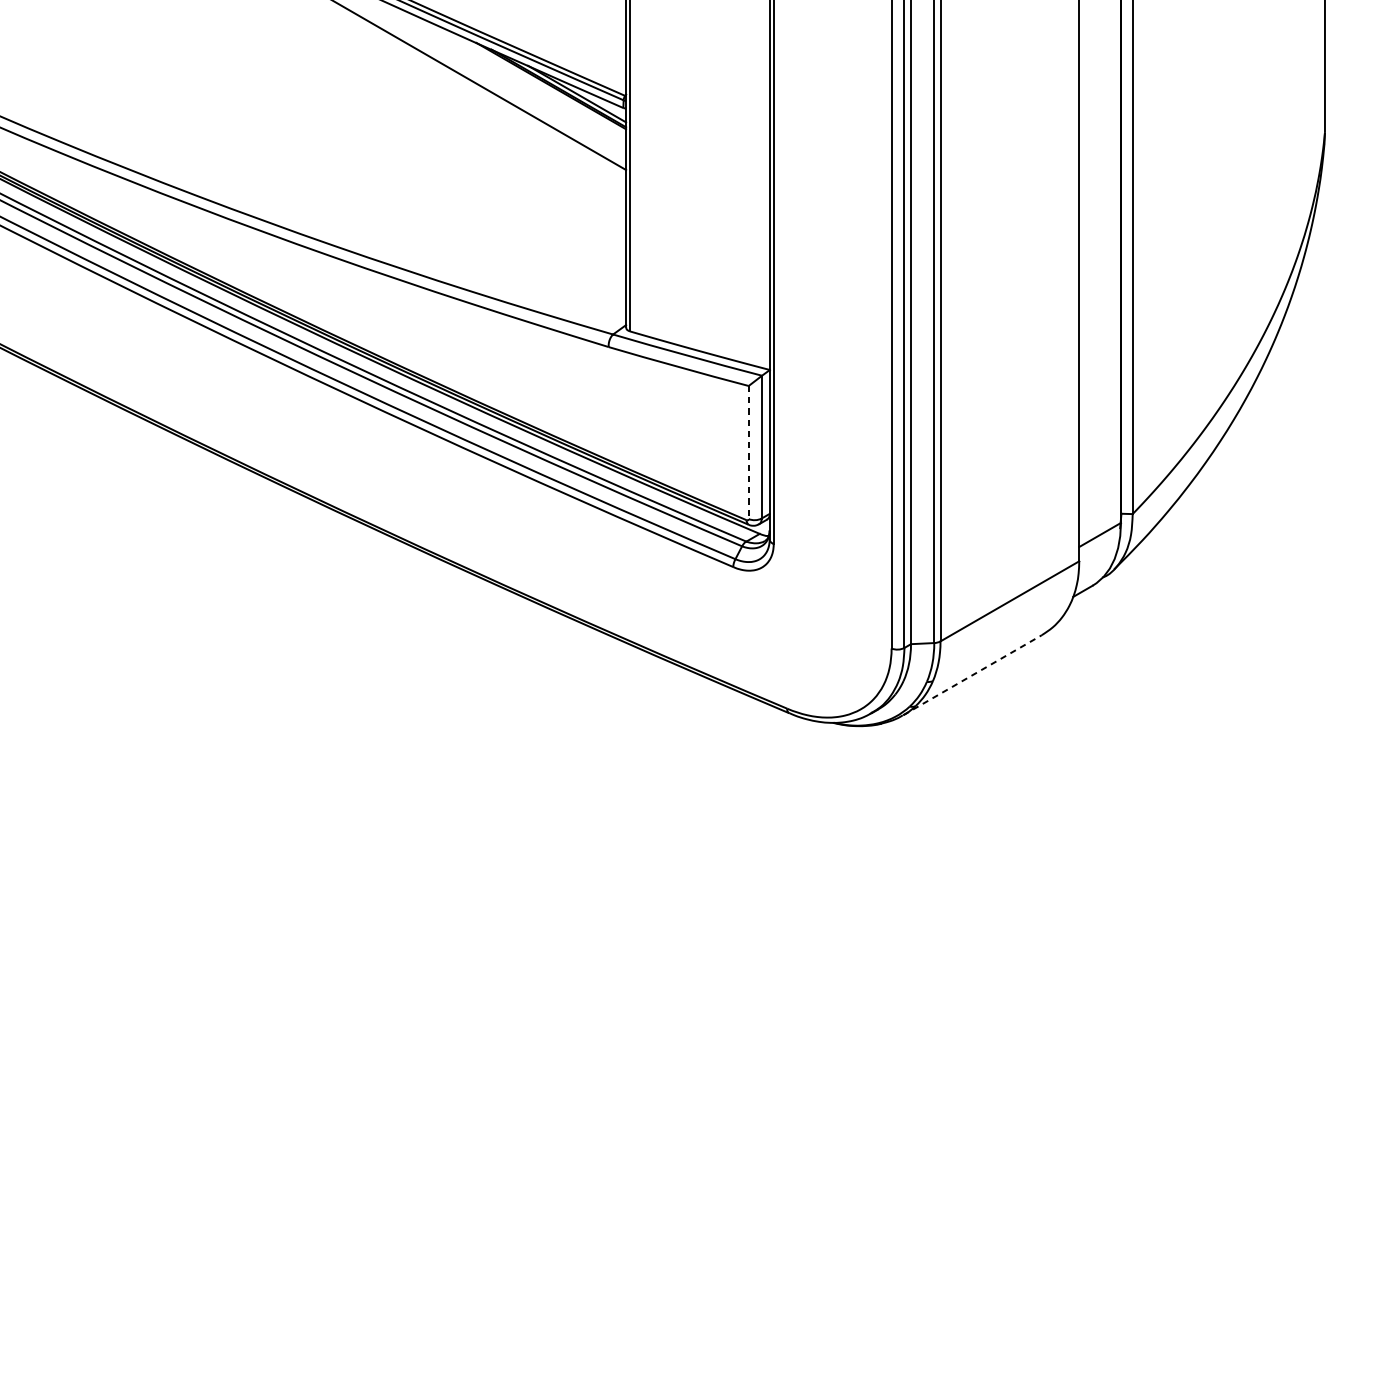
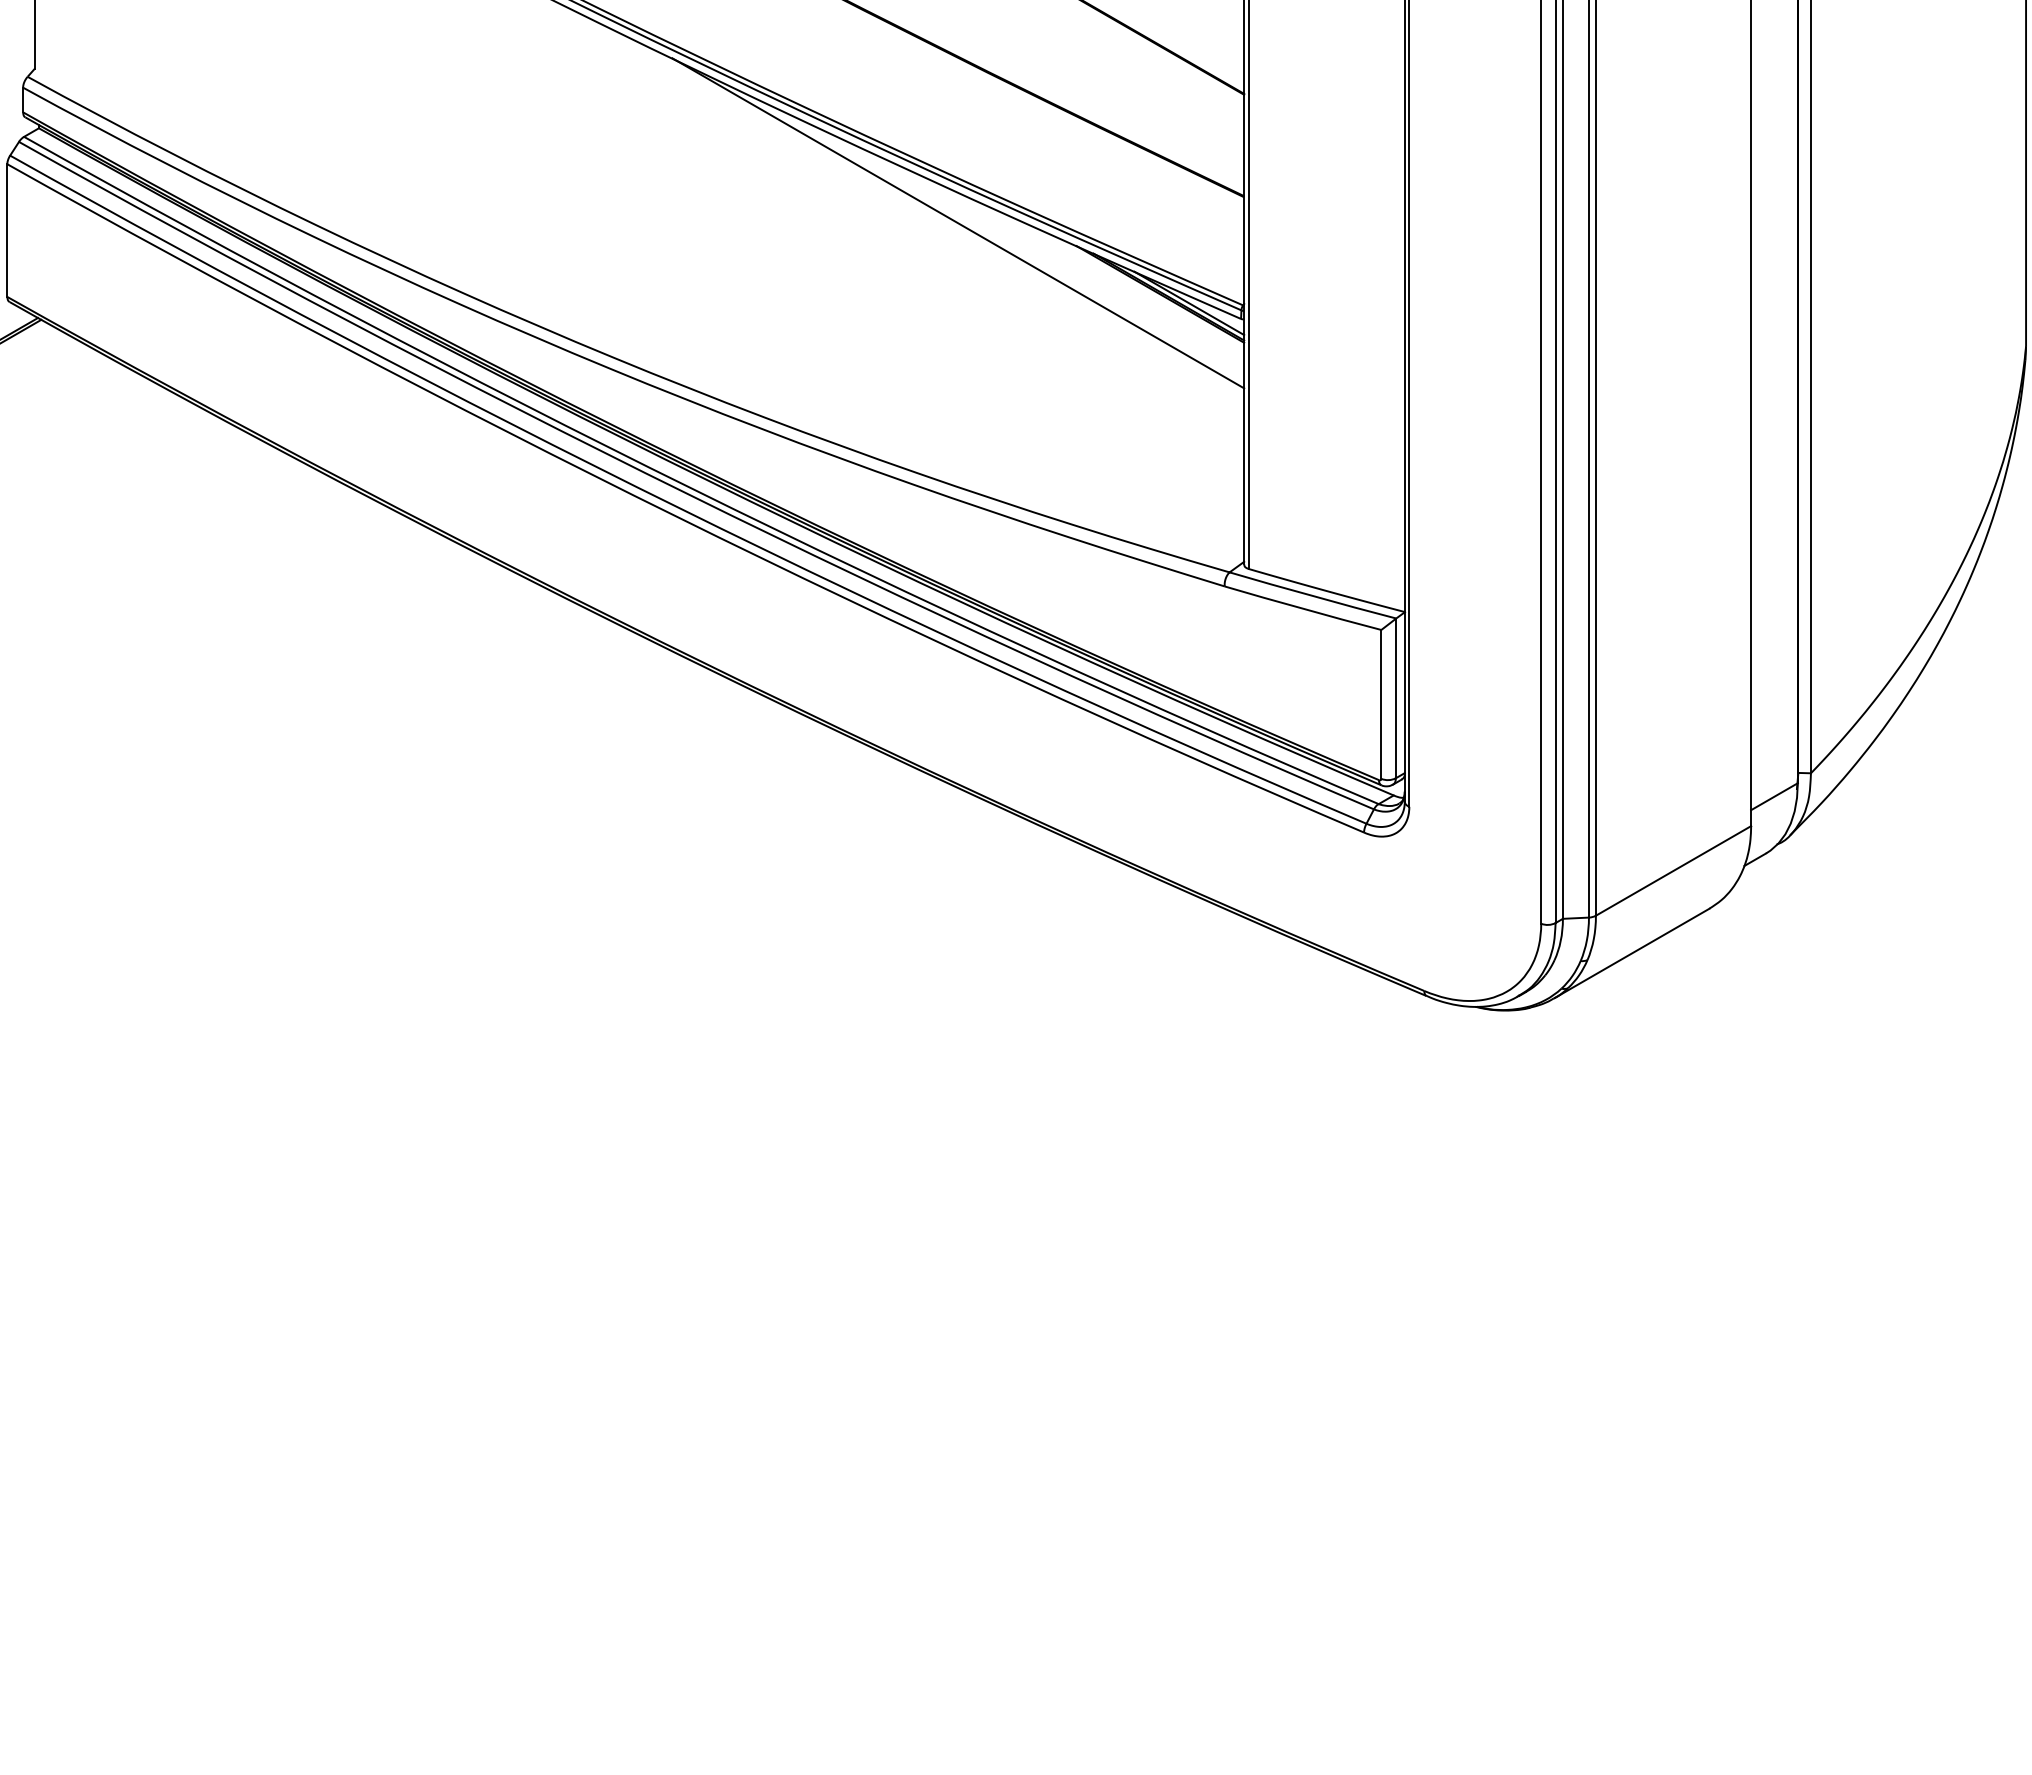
line: (748, 452) -> (1381, 704), dashed -> solid
line: (973, 675) -> (1632, 953), dashed -> solid

